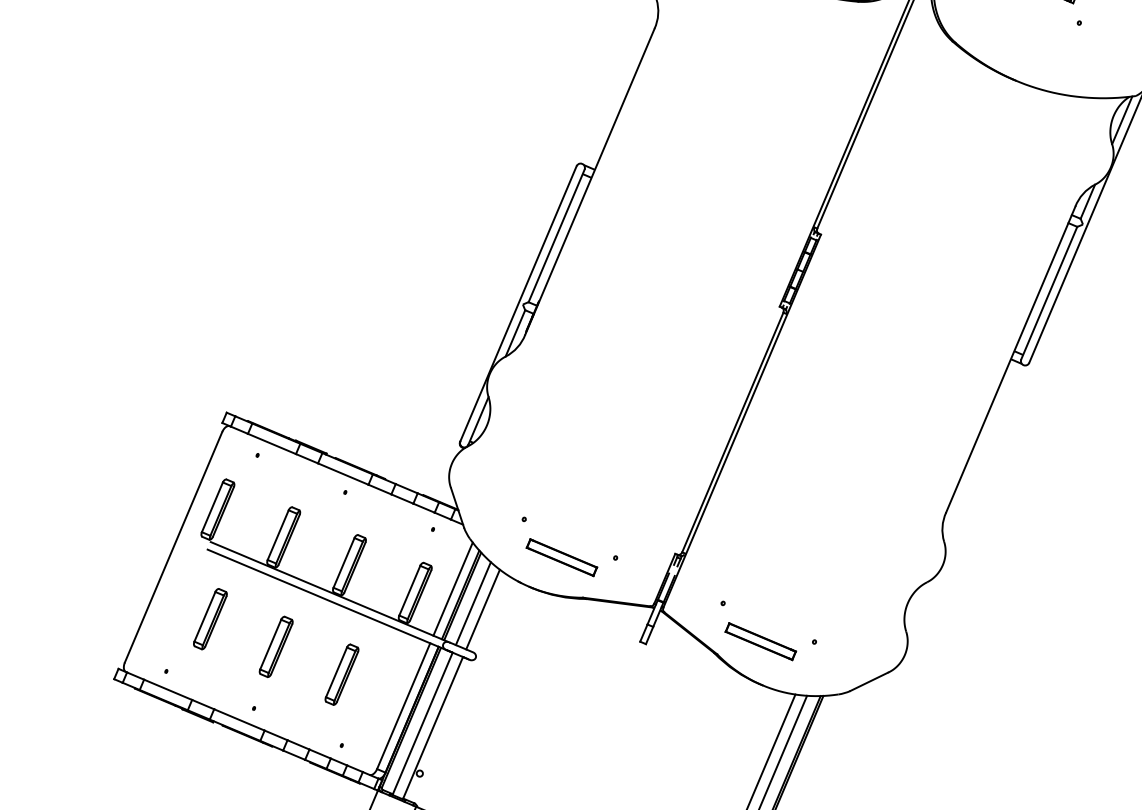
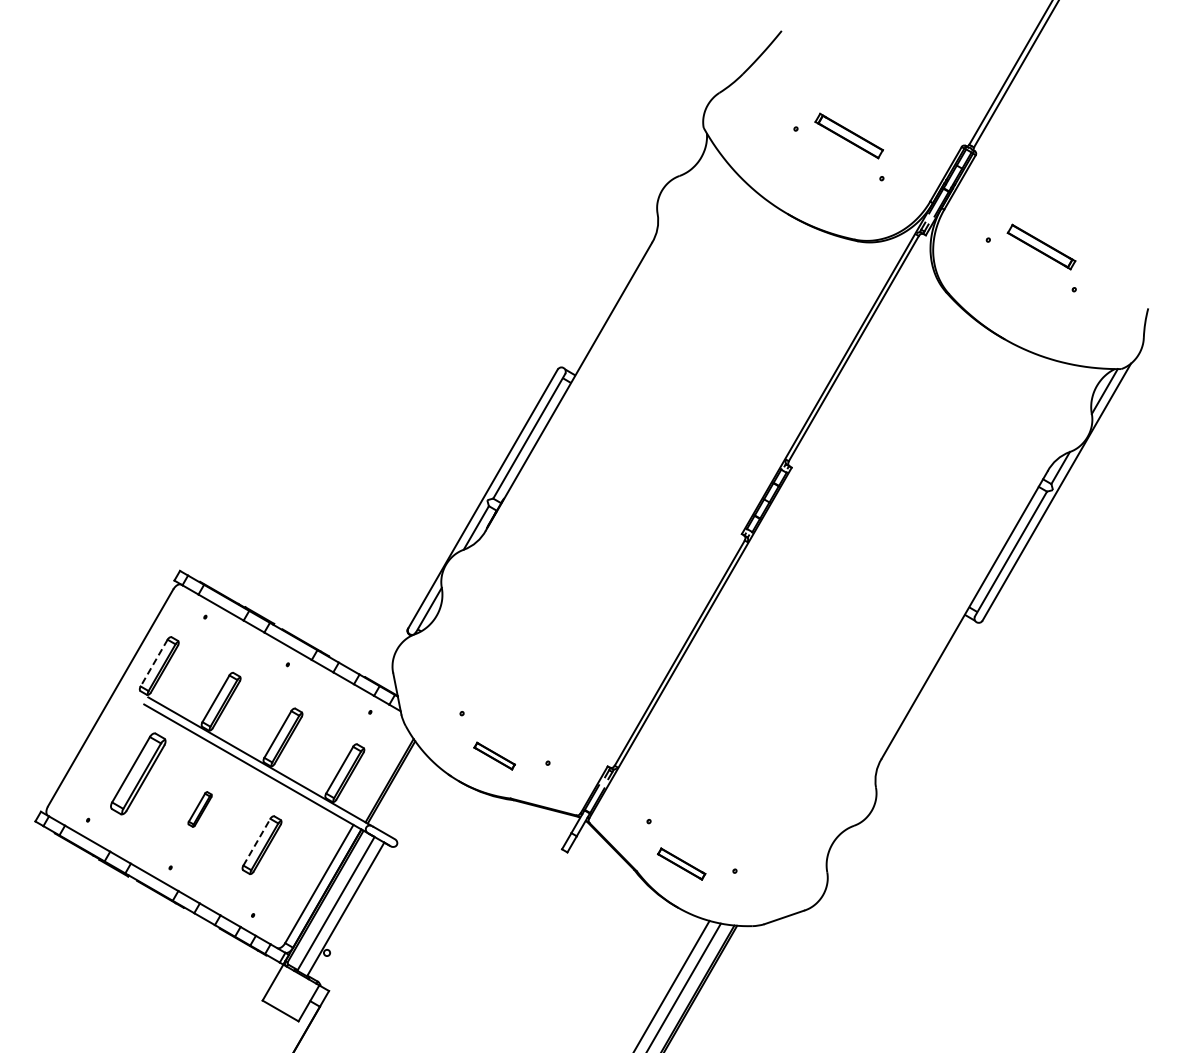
line: (212, 507) -> (154, 663), solid -> dashed
part: (561, 556) -> (494, 755), size x0.6
line: (452, 588) -> (382, 773), removed
line: (472, 603) -> (400, 790), removed
line: (482, 609) -> (409, 797), removed
part: (210, 618) -> (138, 773), size x1.4
part: (760, 641) -> (681, 863), size x0.7
part: (275, 647) -> (199, 809), size x0.6
line: (336, 672) -> (256, 842), solid -> dashed

